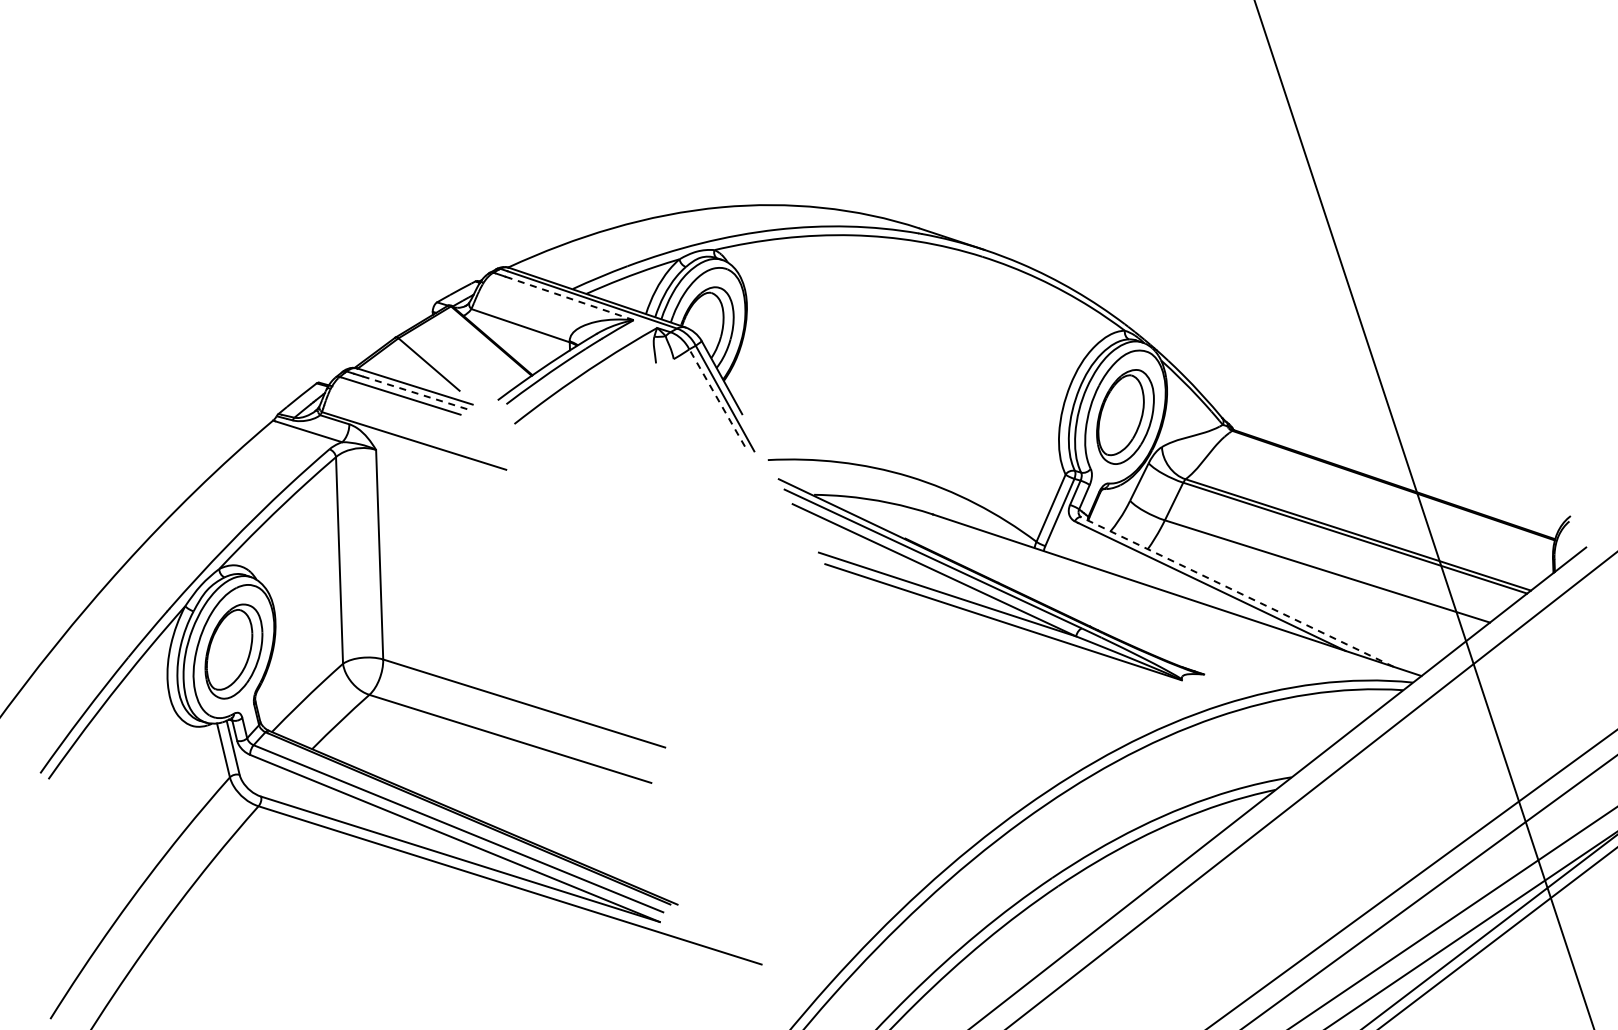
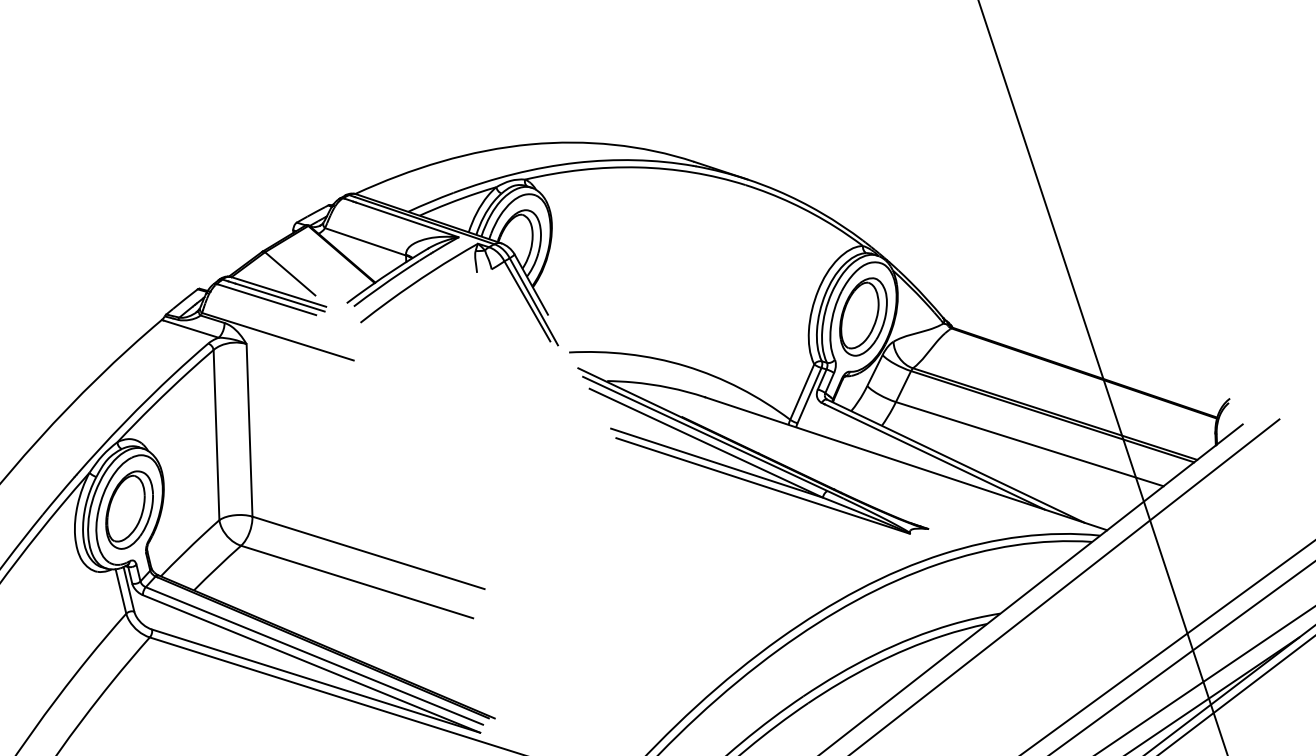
line: (571, 299) -> (407, 220), dashed -> solid
line: (416, 393) -> (279, 297), dashed -> solid
line: (716, 397) -> (526, 300), dashed -> solid
line: (1236, 591) -> (954, 460), dashed -> solid

